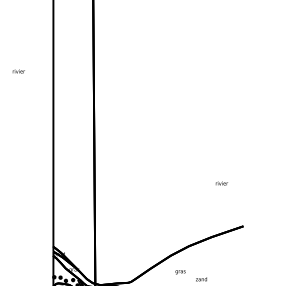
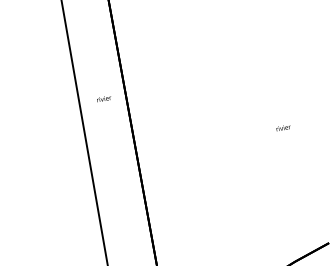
text: (18, 71) -> (103, 98), moved
text: (221, 183) -> (283, 128), moved

